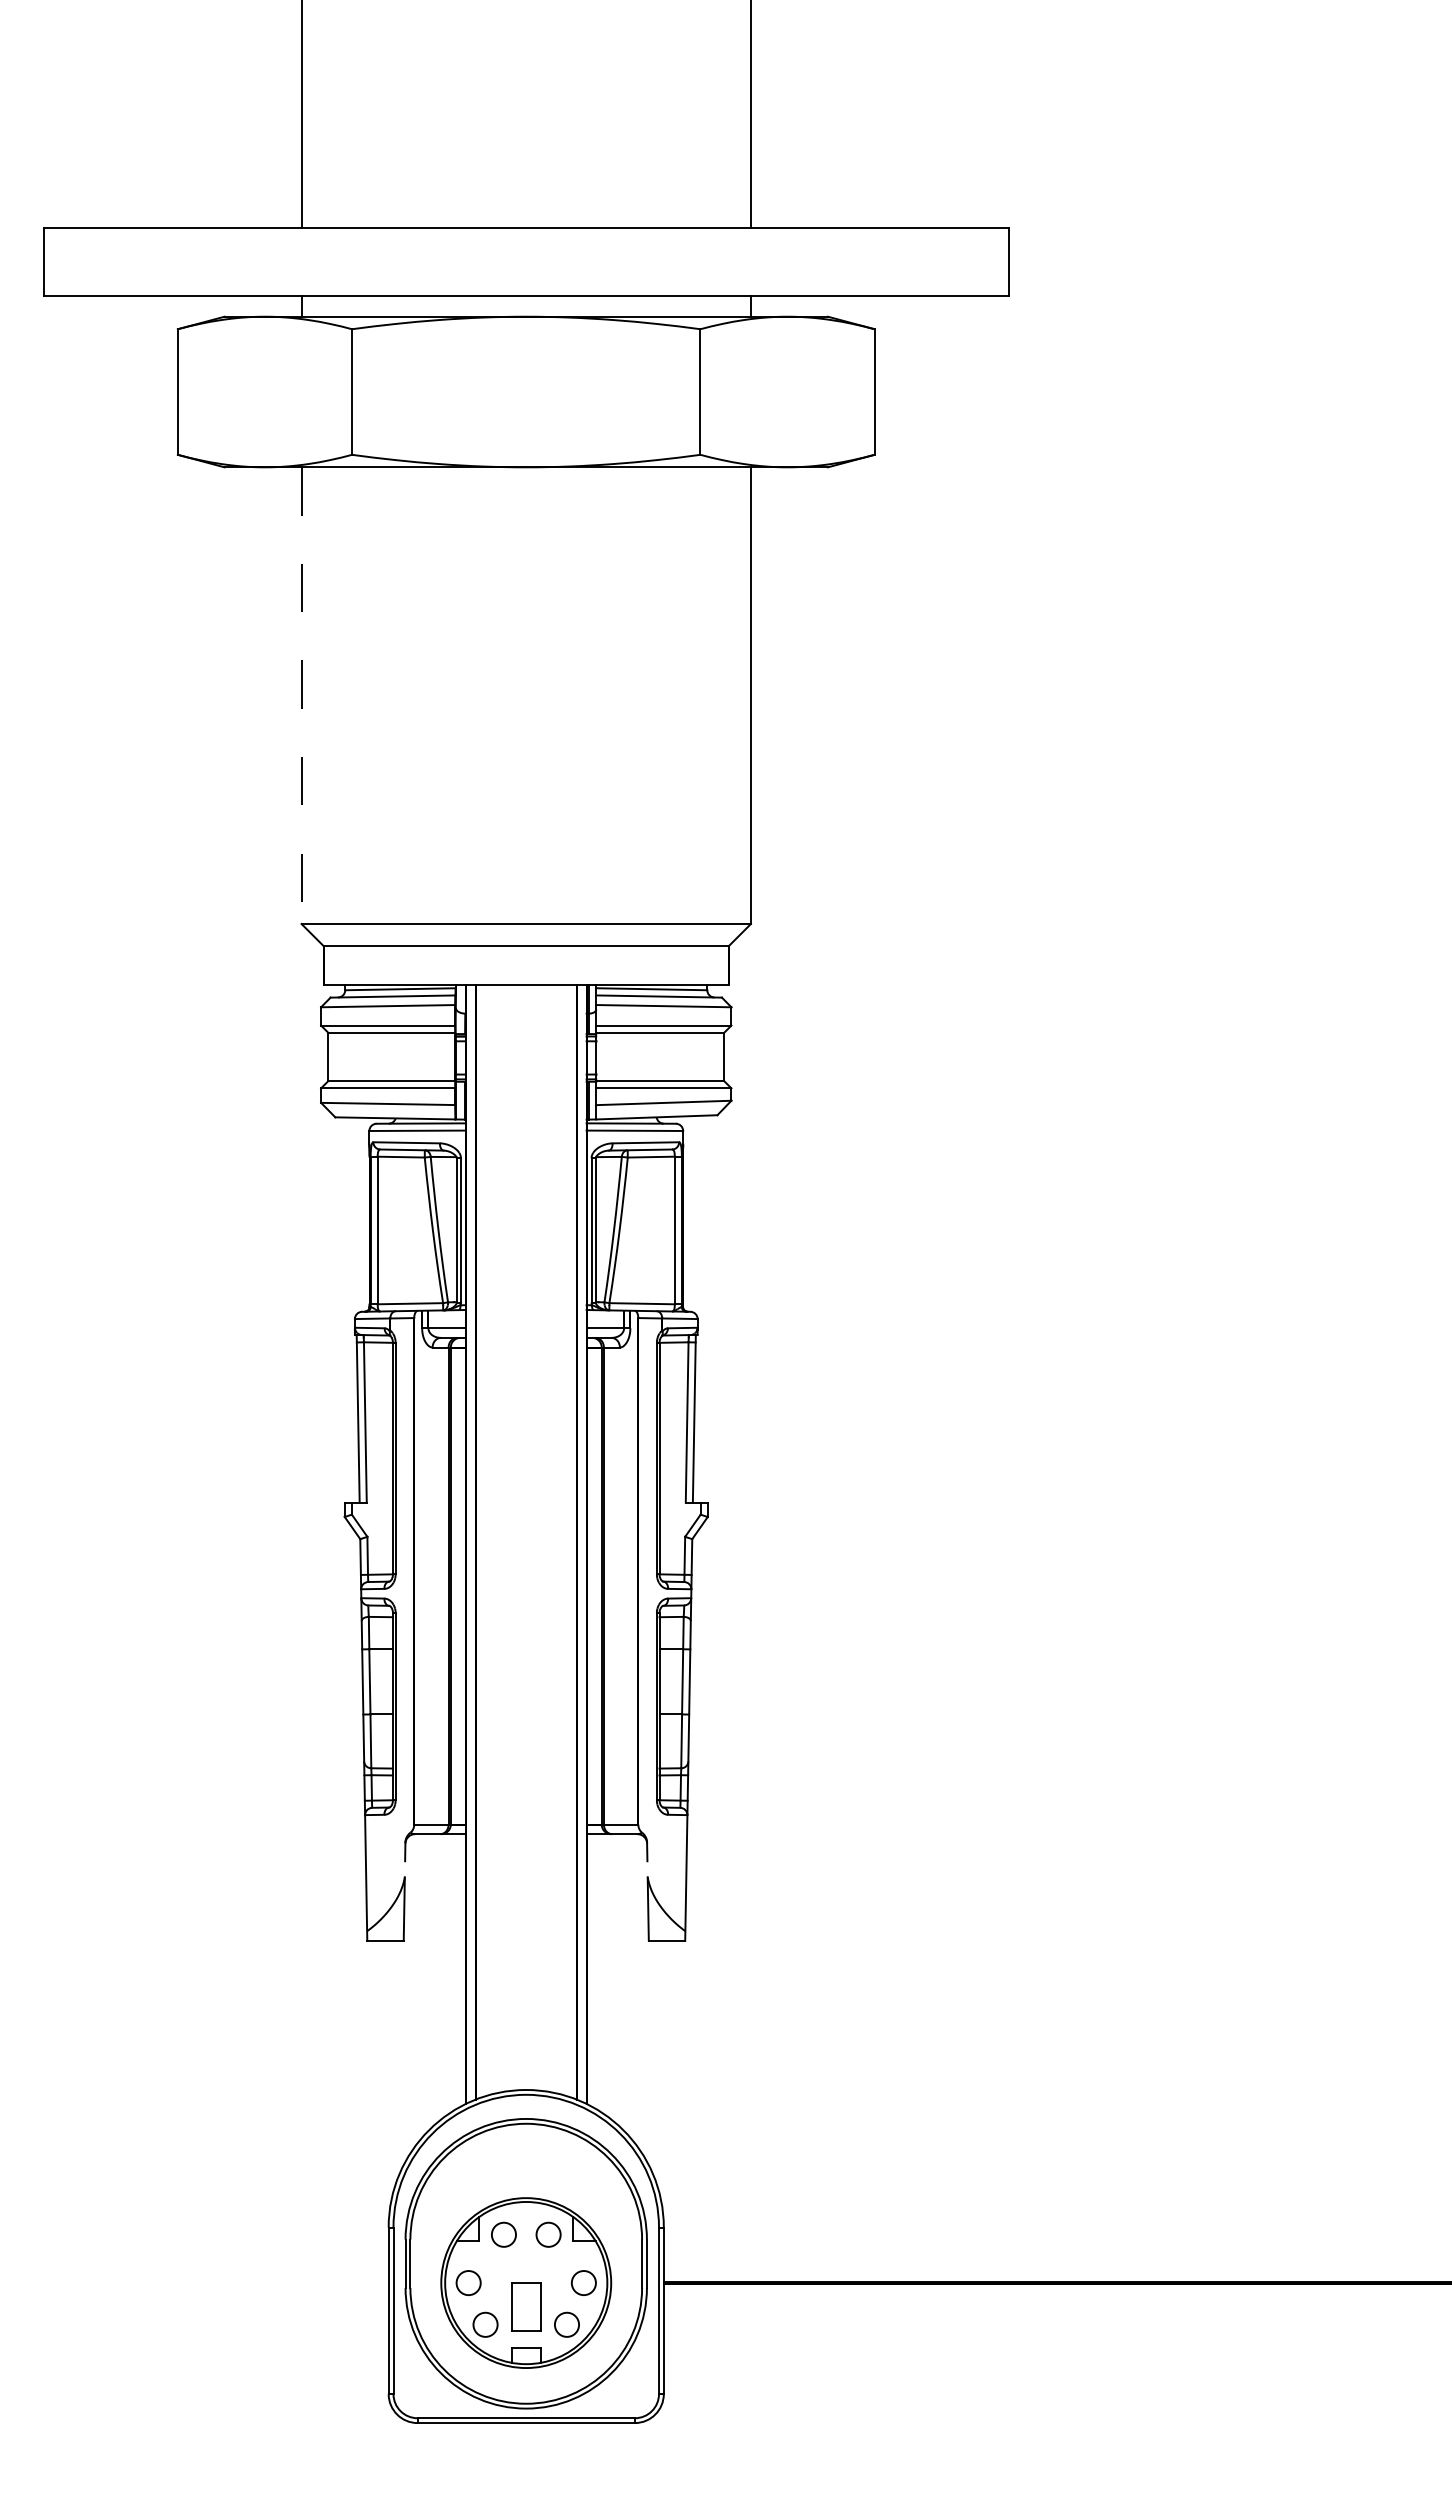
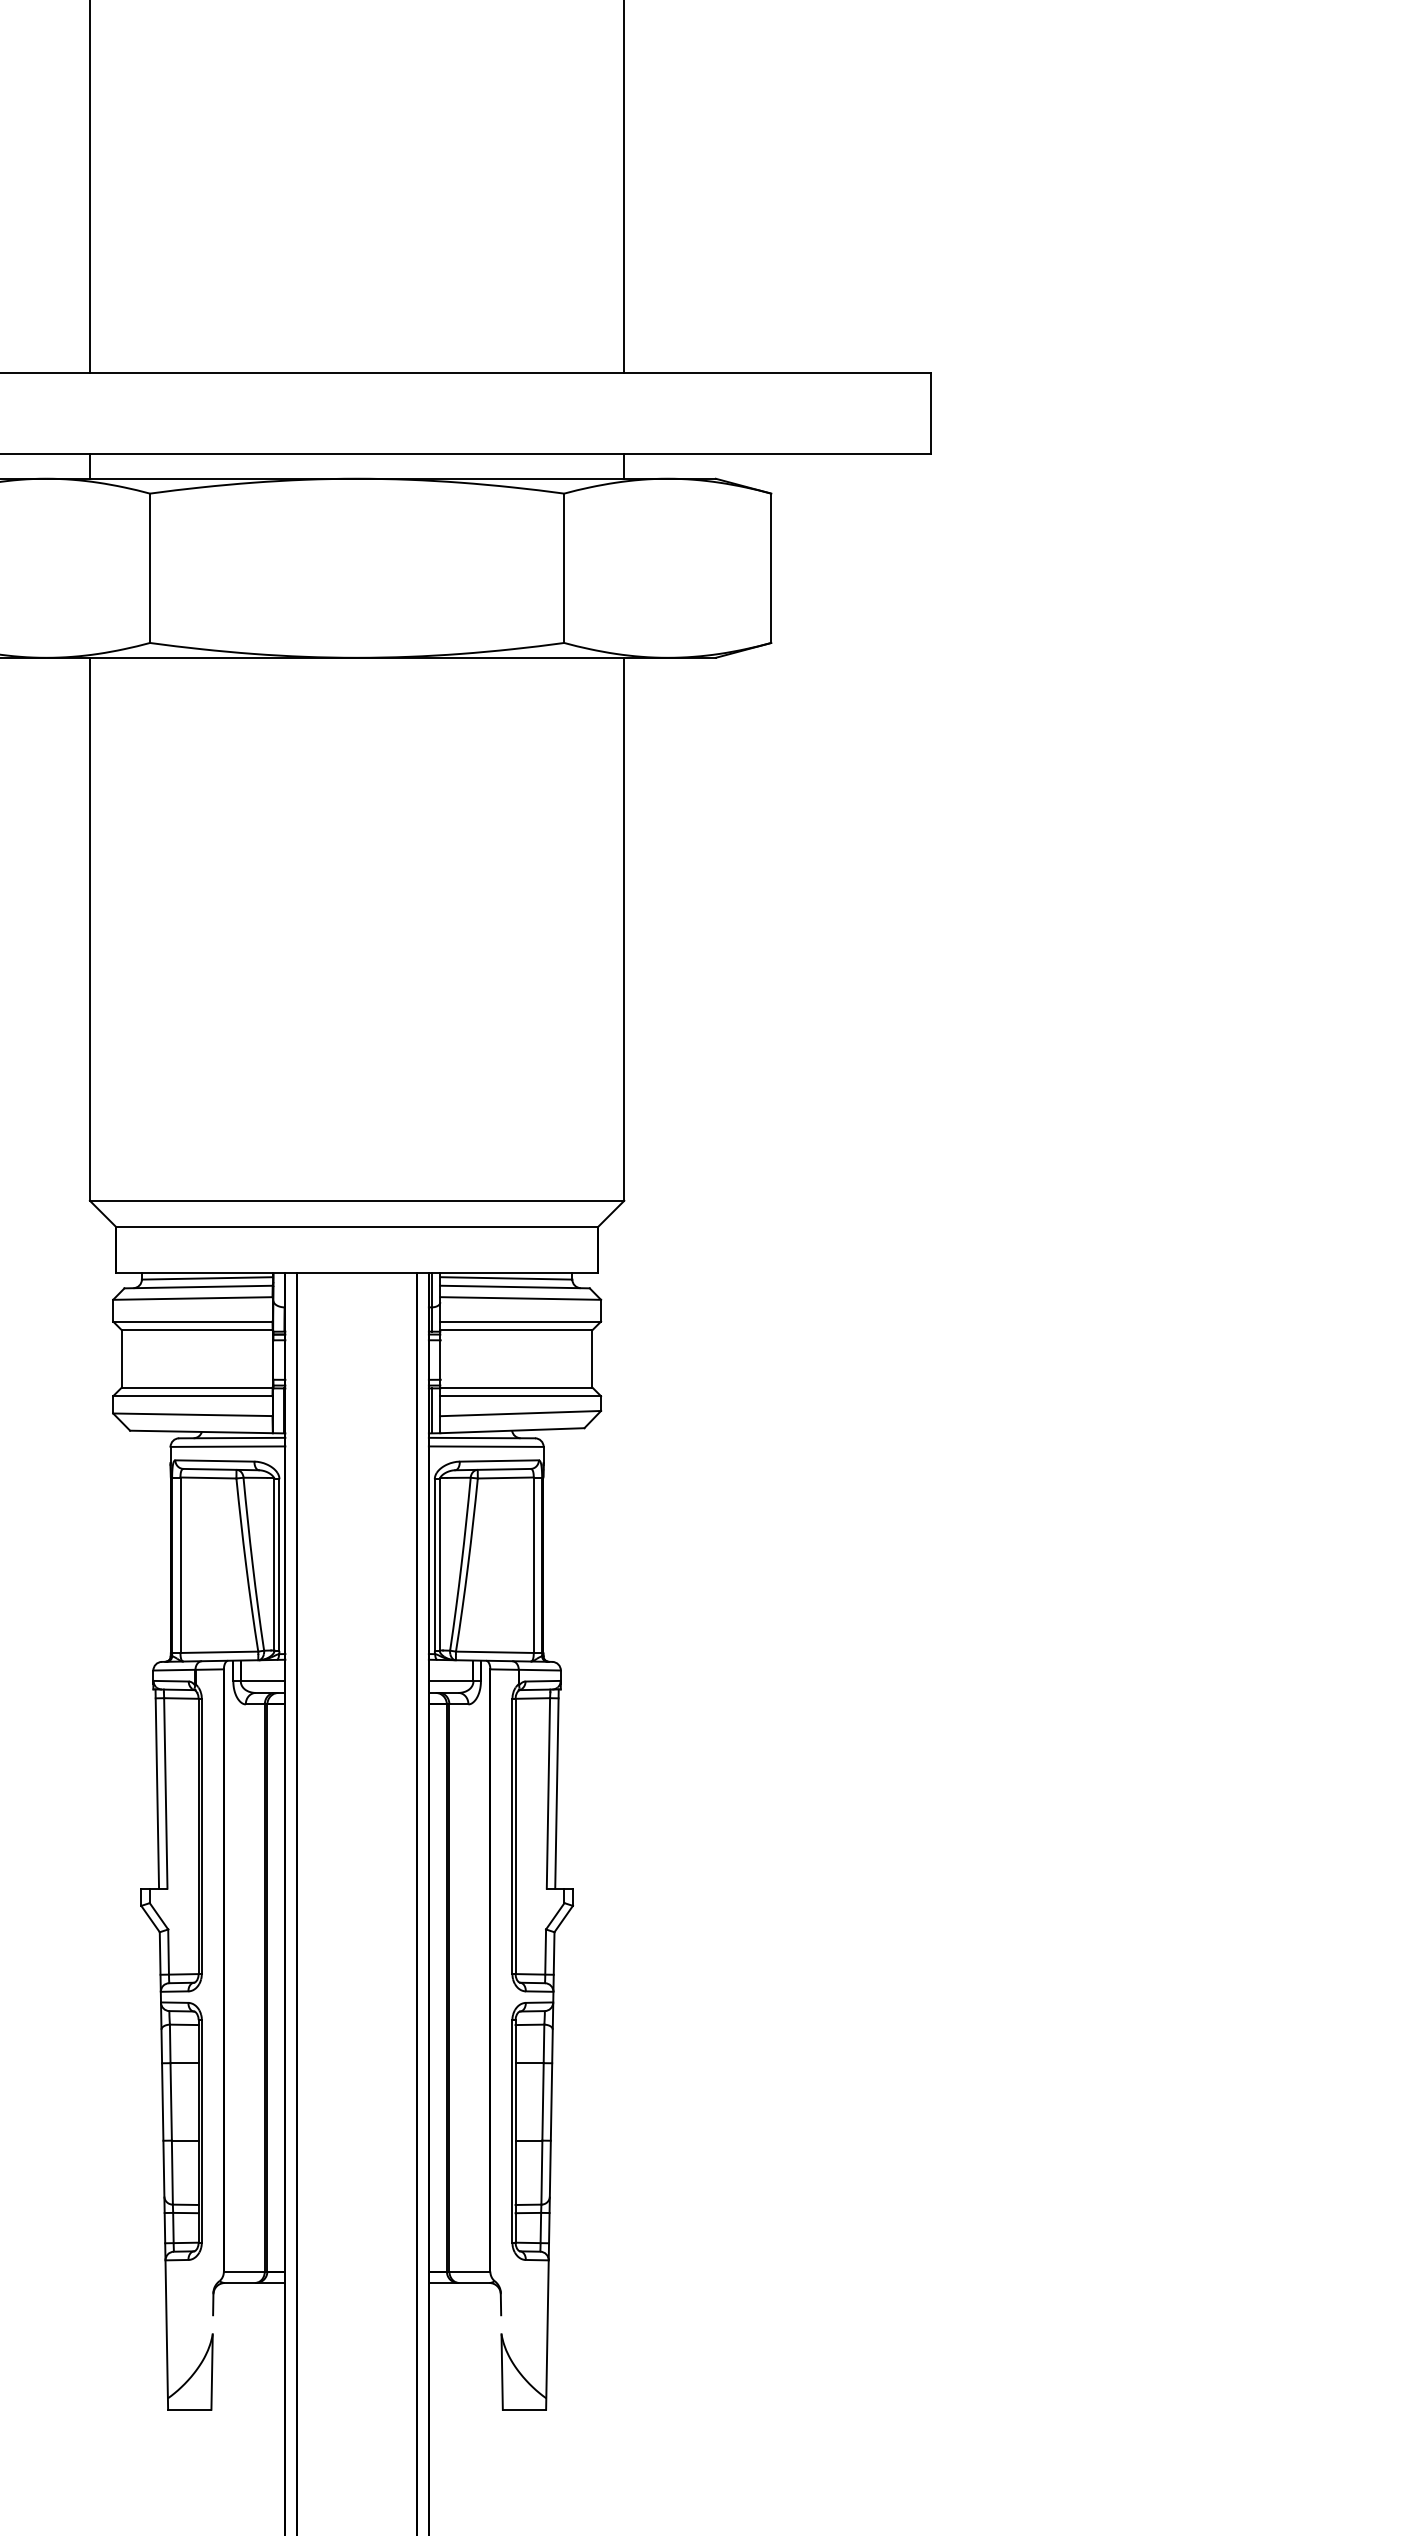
line: (301, 696) -> (89, 930), dashed -> solid

